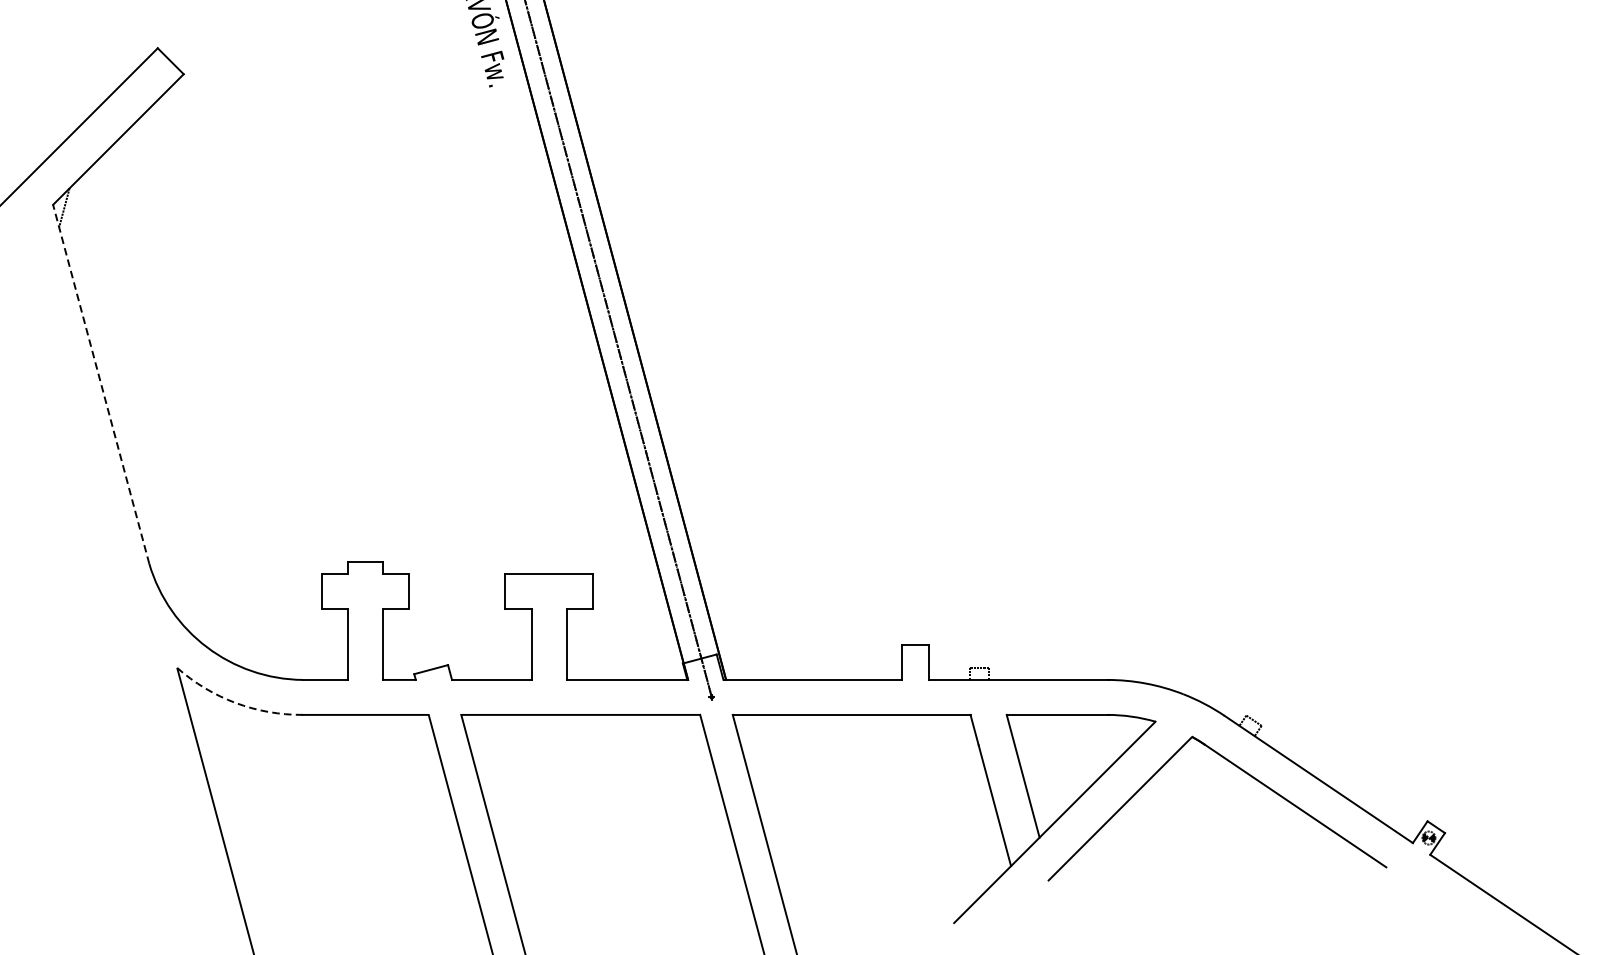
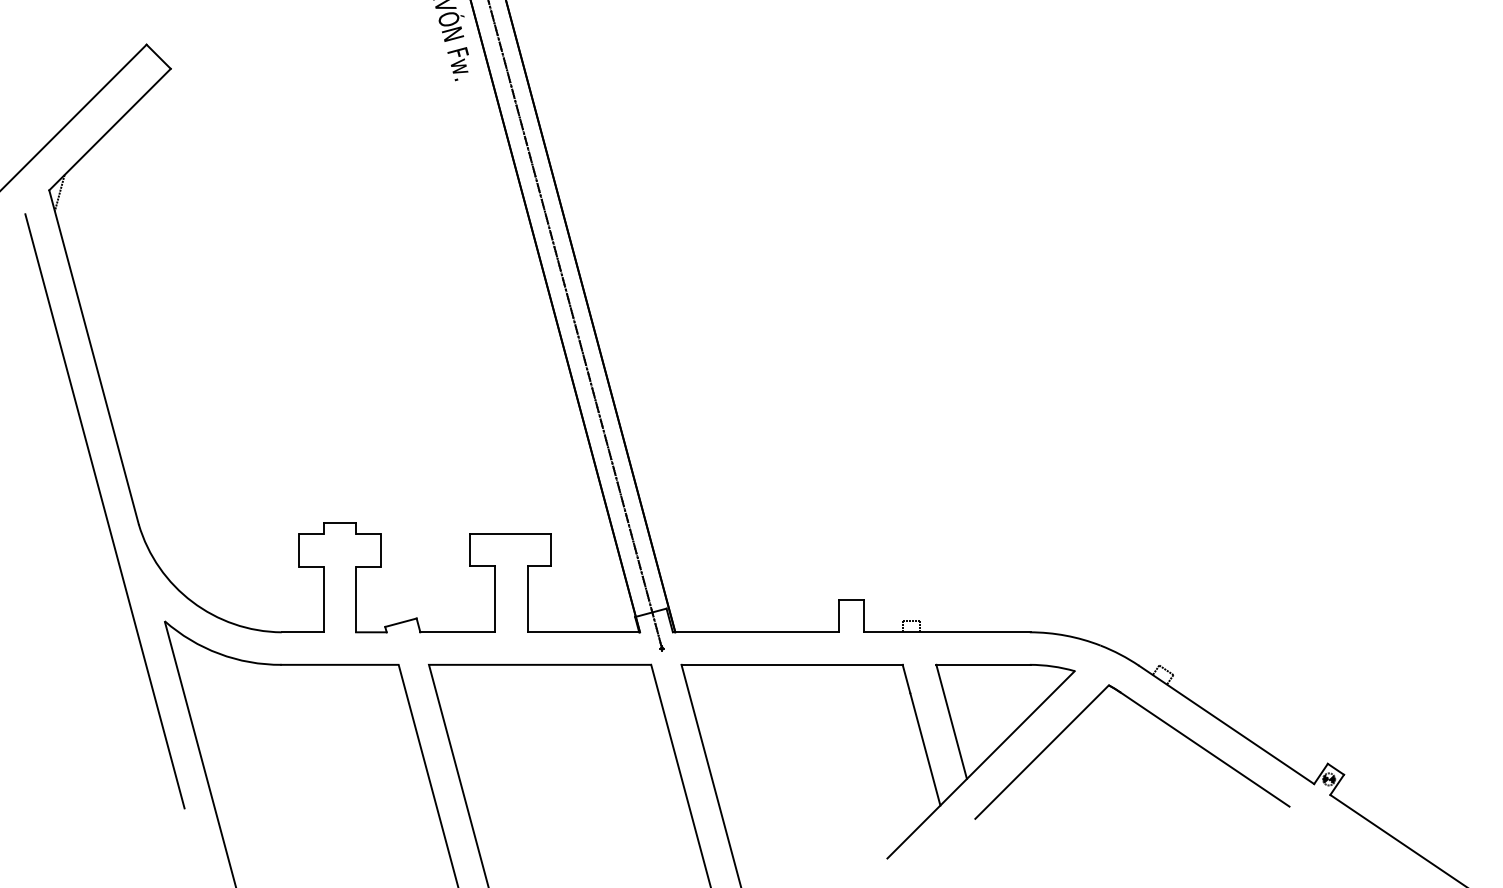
line: (101, 384) -> (94, 357), dashed -> solid
line: (112, 550) -> (104, 511), added
arc: (236, 702) -> (219, 653), dashed -> solid

